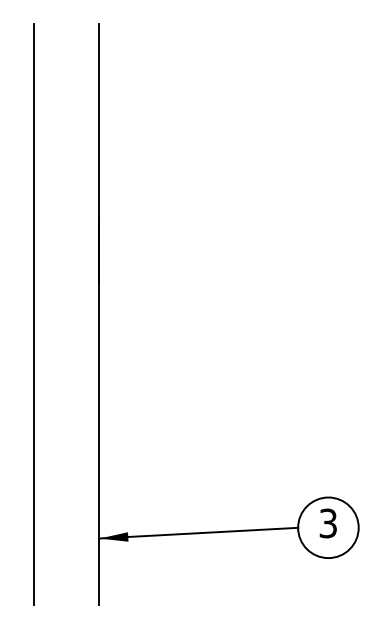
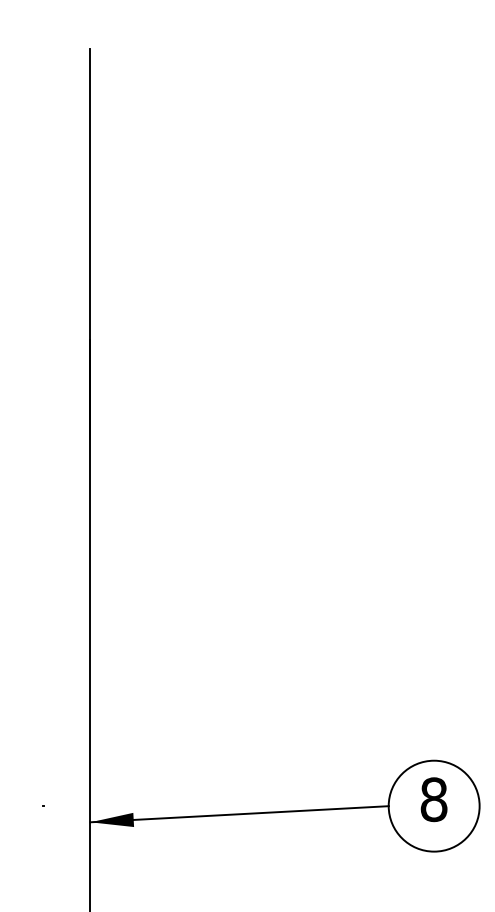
text: (328, 523) -> (434, 799), 3 -> 8

